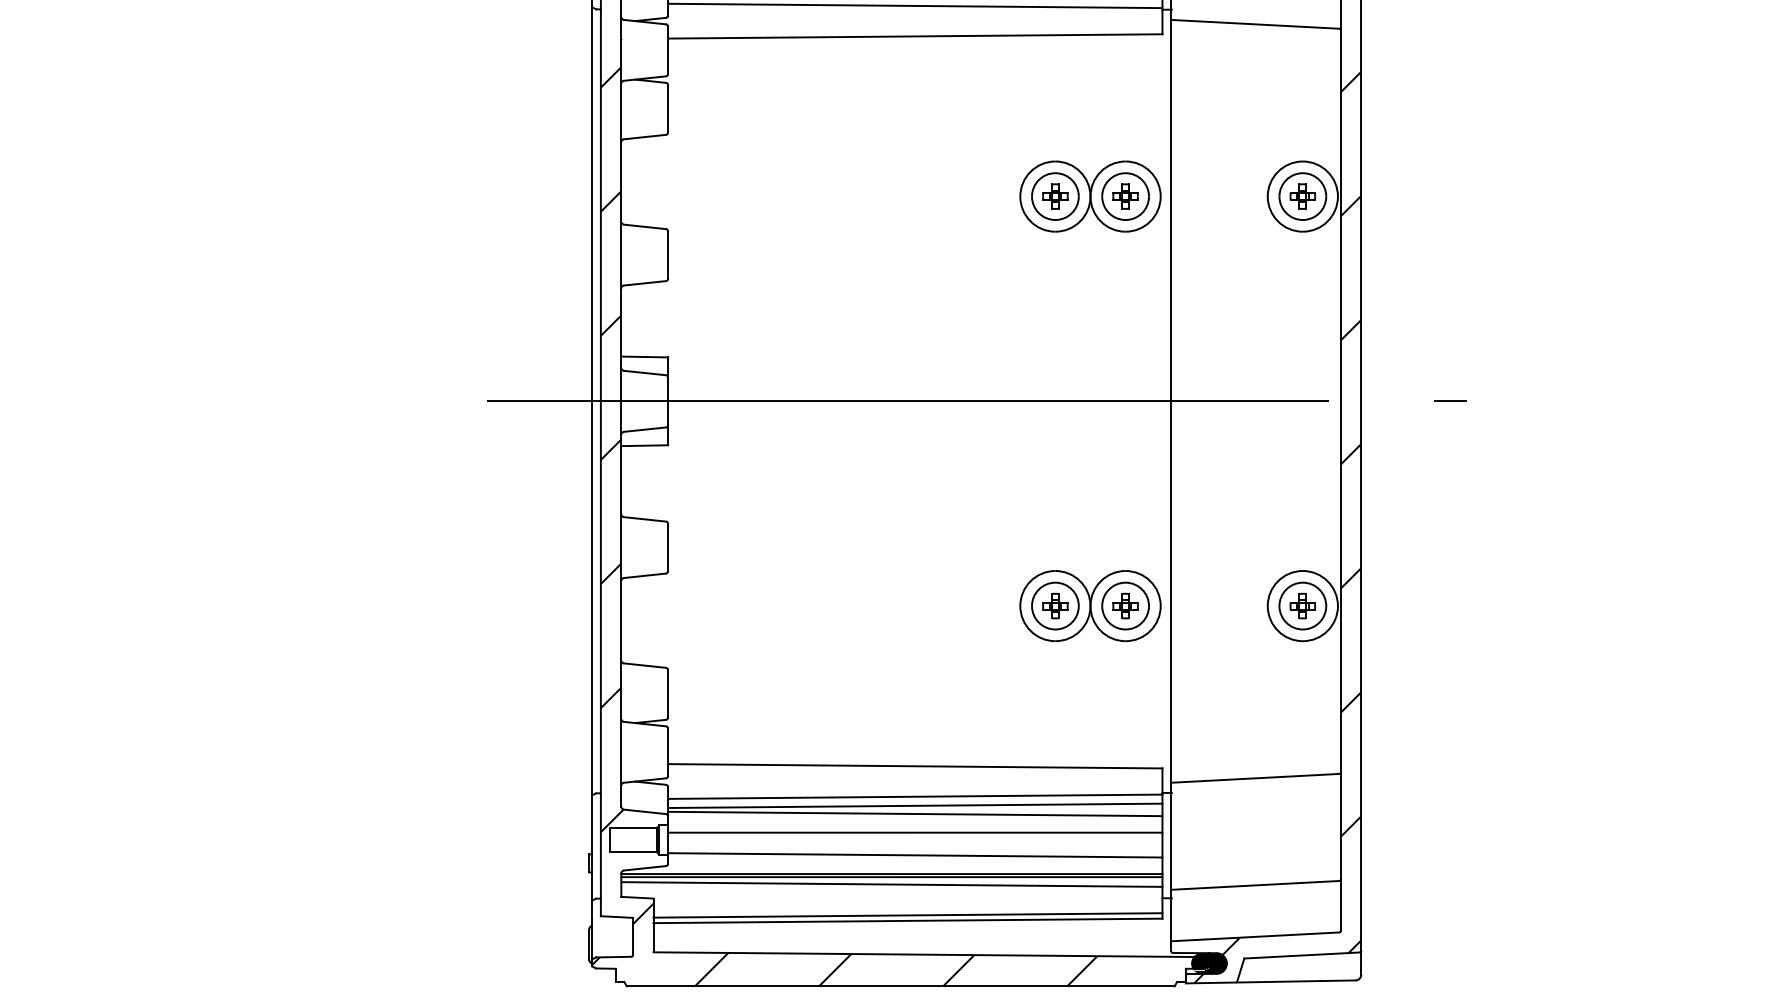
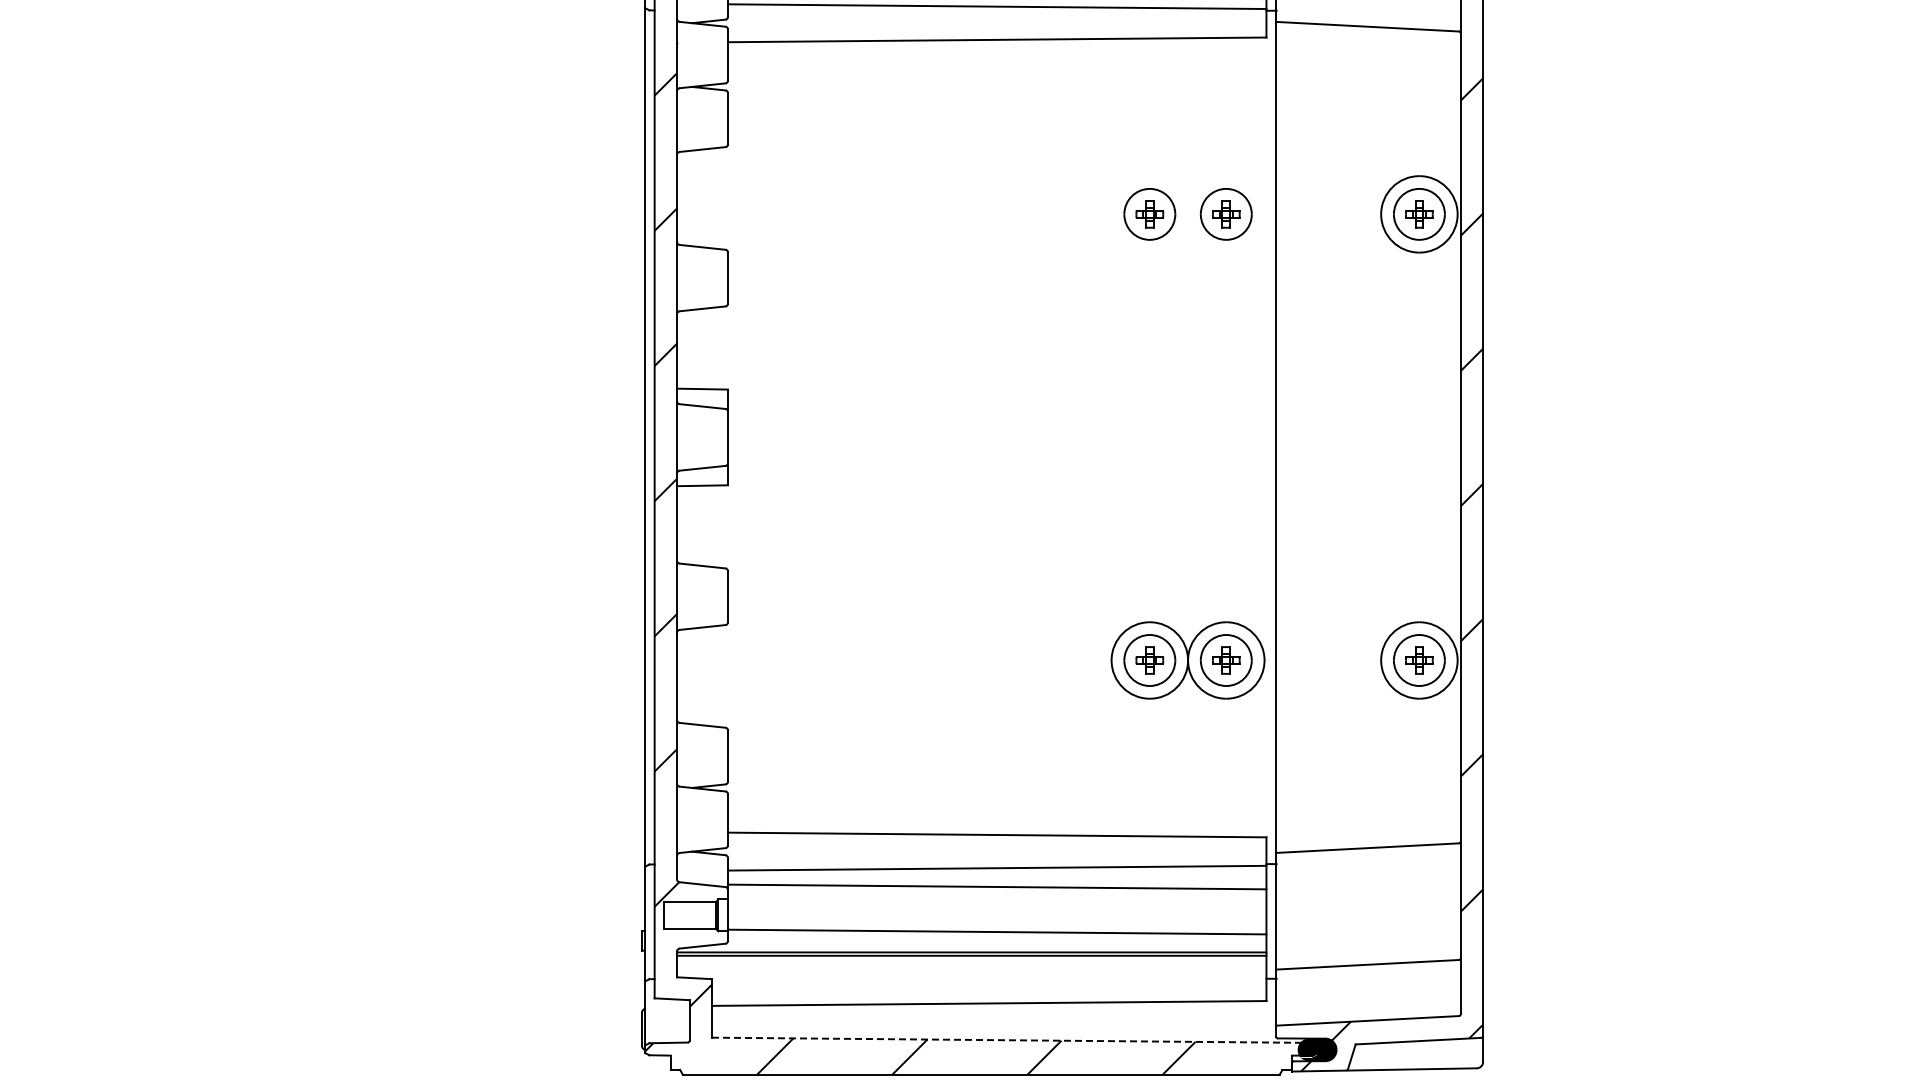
part: (1089, 196) -> (1187, 214), removed
line: (976, 401) -> (1063, 437), removed
line: (914, 805) -> (996, 877), removed
line: (914, 832) -> (996, 907), removed
line: (891, 884) -> (971, 963), removed
line: (908, 915) -> (989, 997), removed
line: (929, 954) -> (1012, 1040), solid -> dashed

